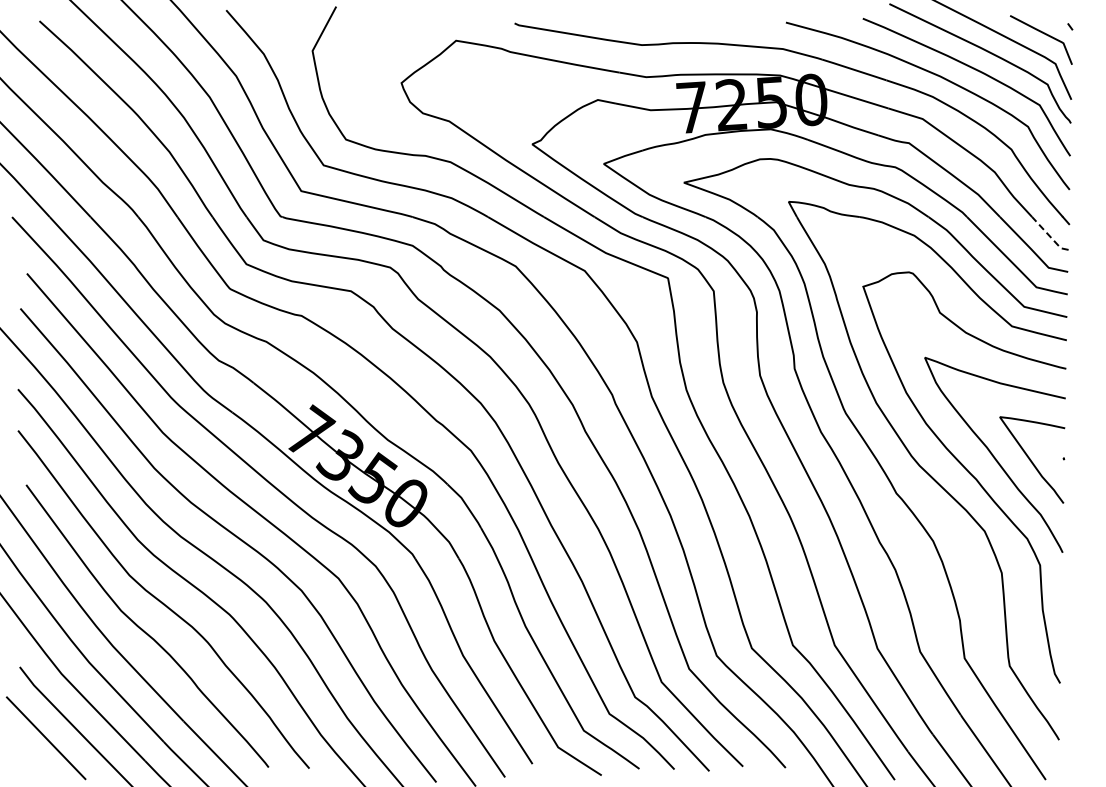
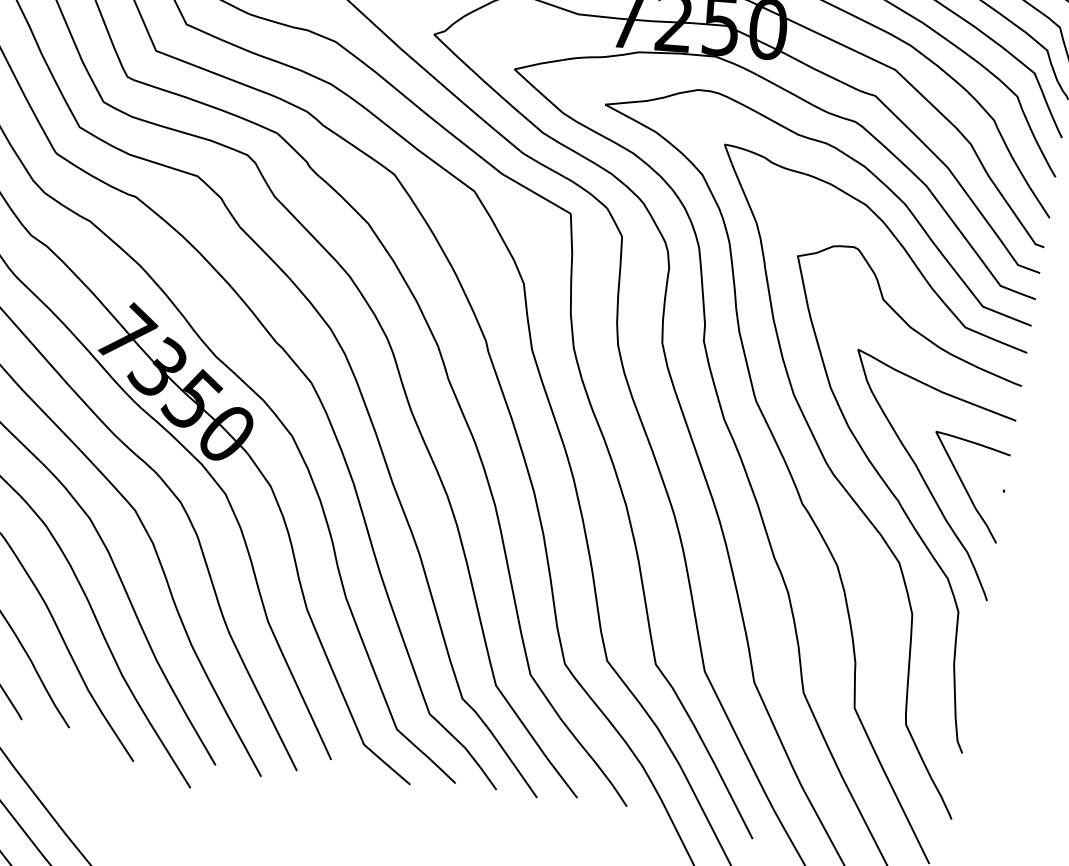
line: (1049, 235) -> (1024, 227), dashed -> solid

